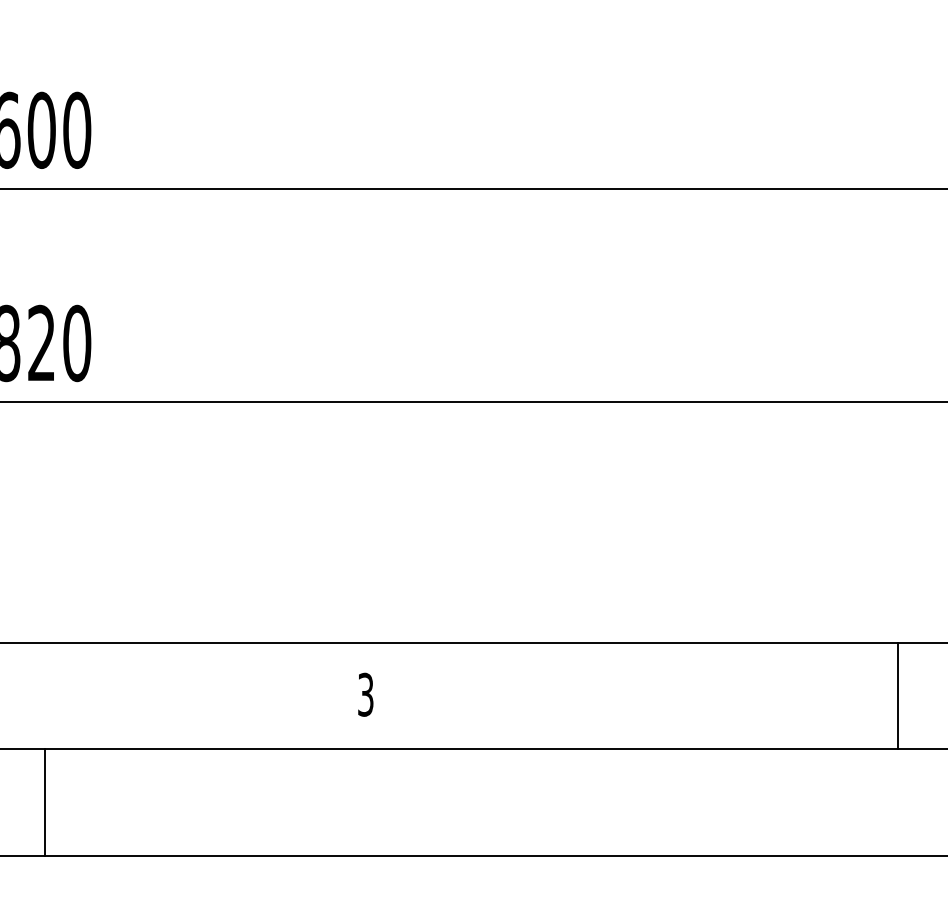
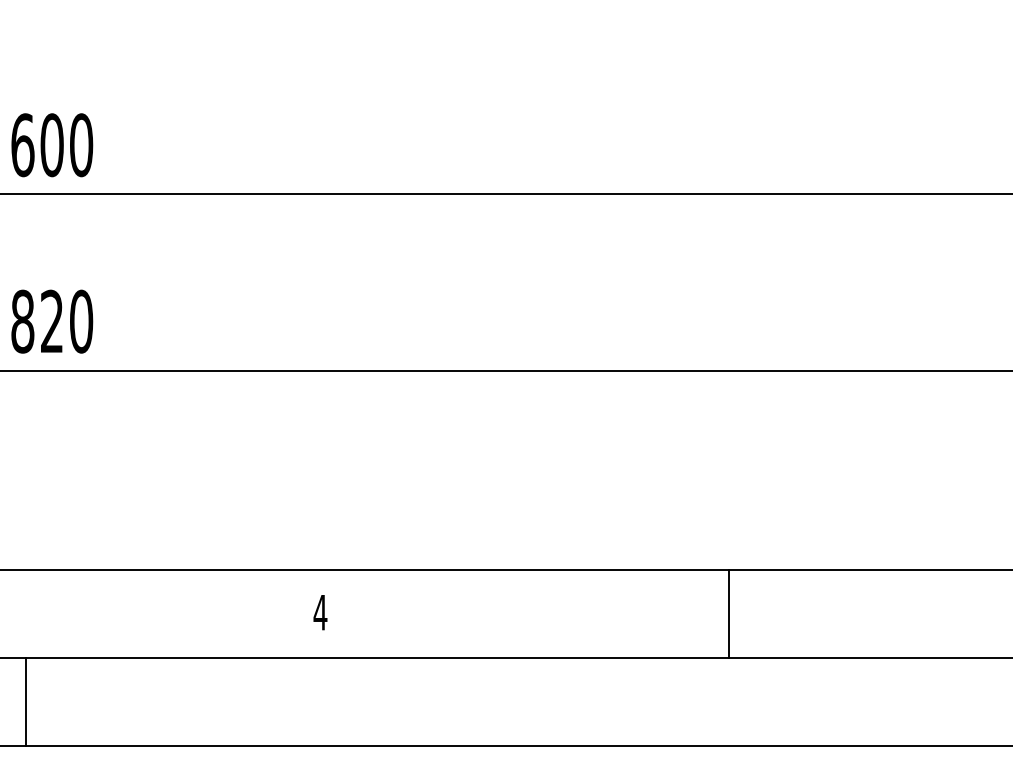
text: (365, 694) -> (320, 612), 3 -> 4
line: (897, 695) -> (728, 613), moved
line: (45, 802) -> (26, 701), moved

